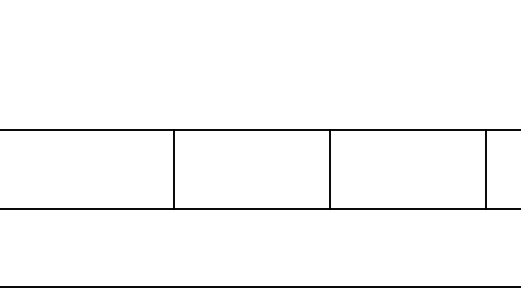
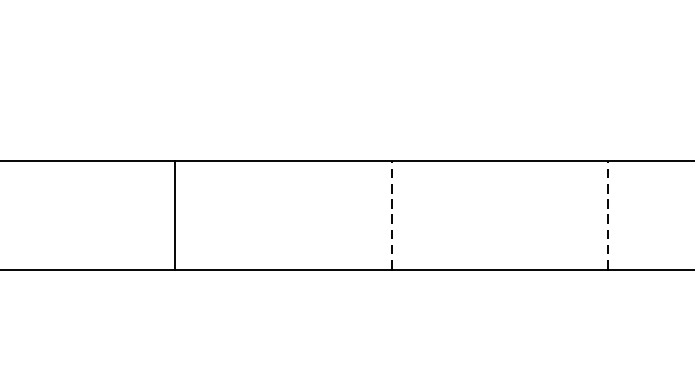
line: (330, 169) -> (392, 215), solid -> dashed
line: (486, 169) -> (608, 215), solid -> dashed

